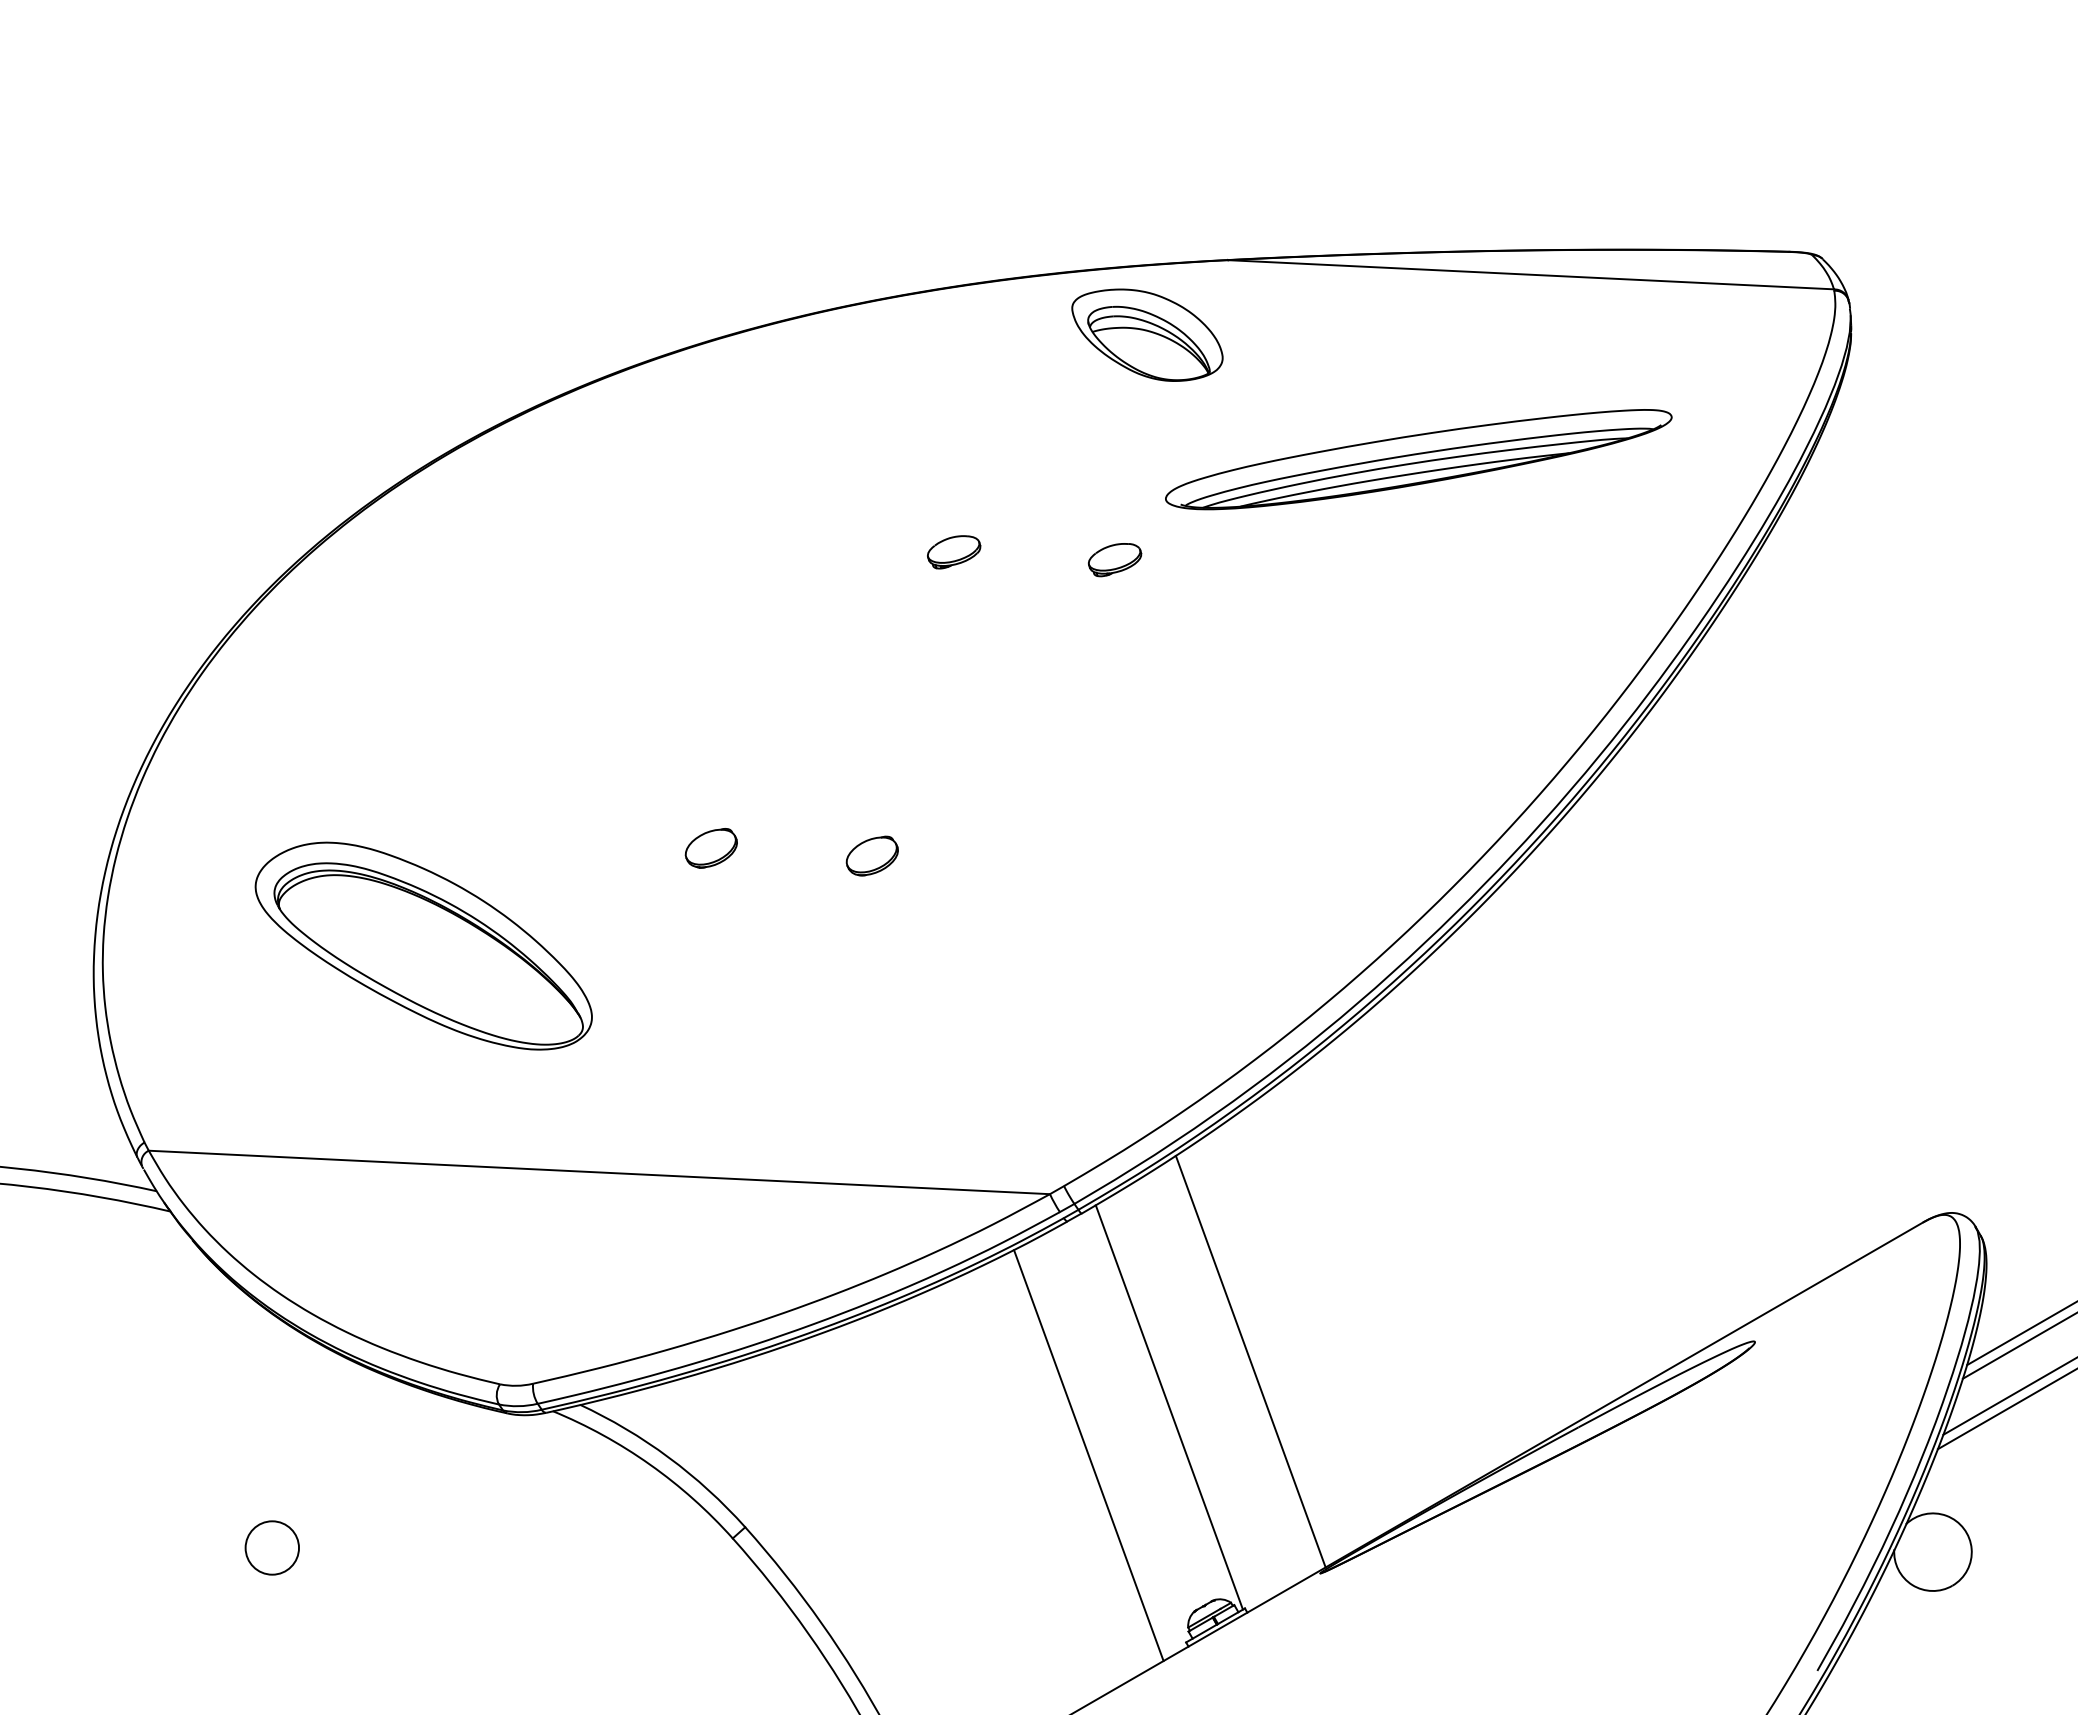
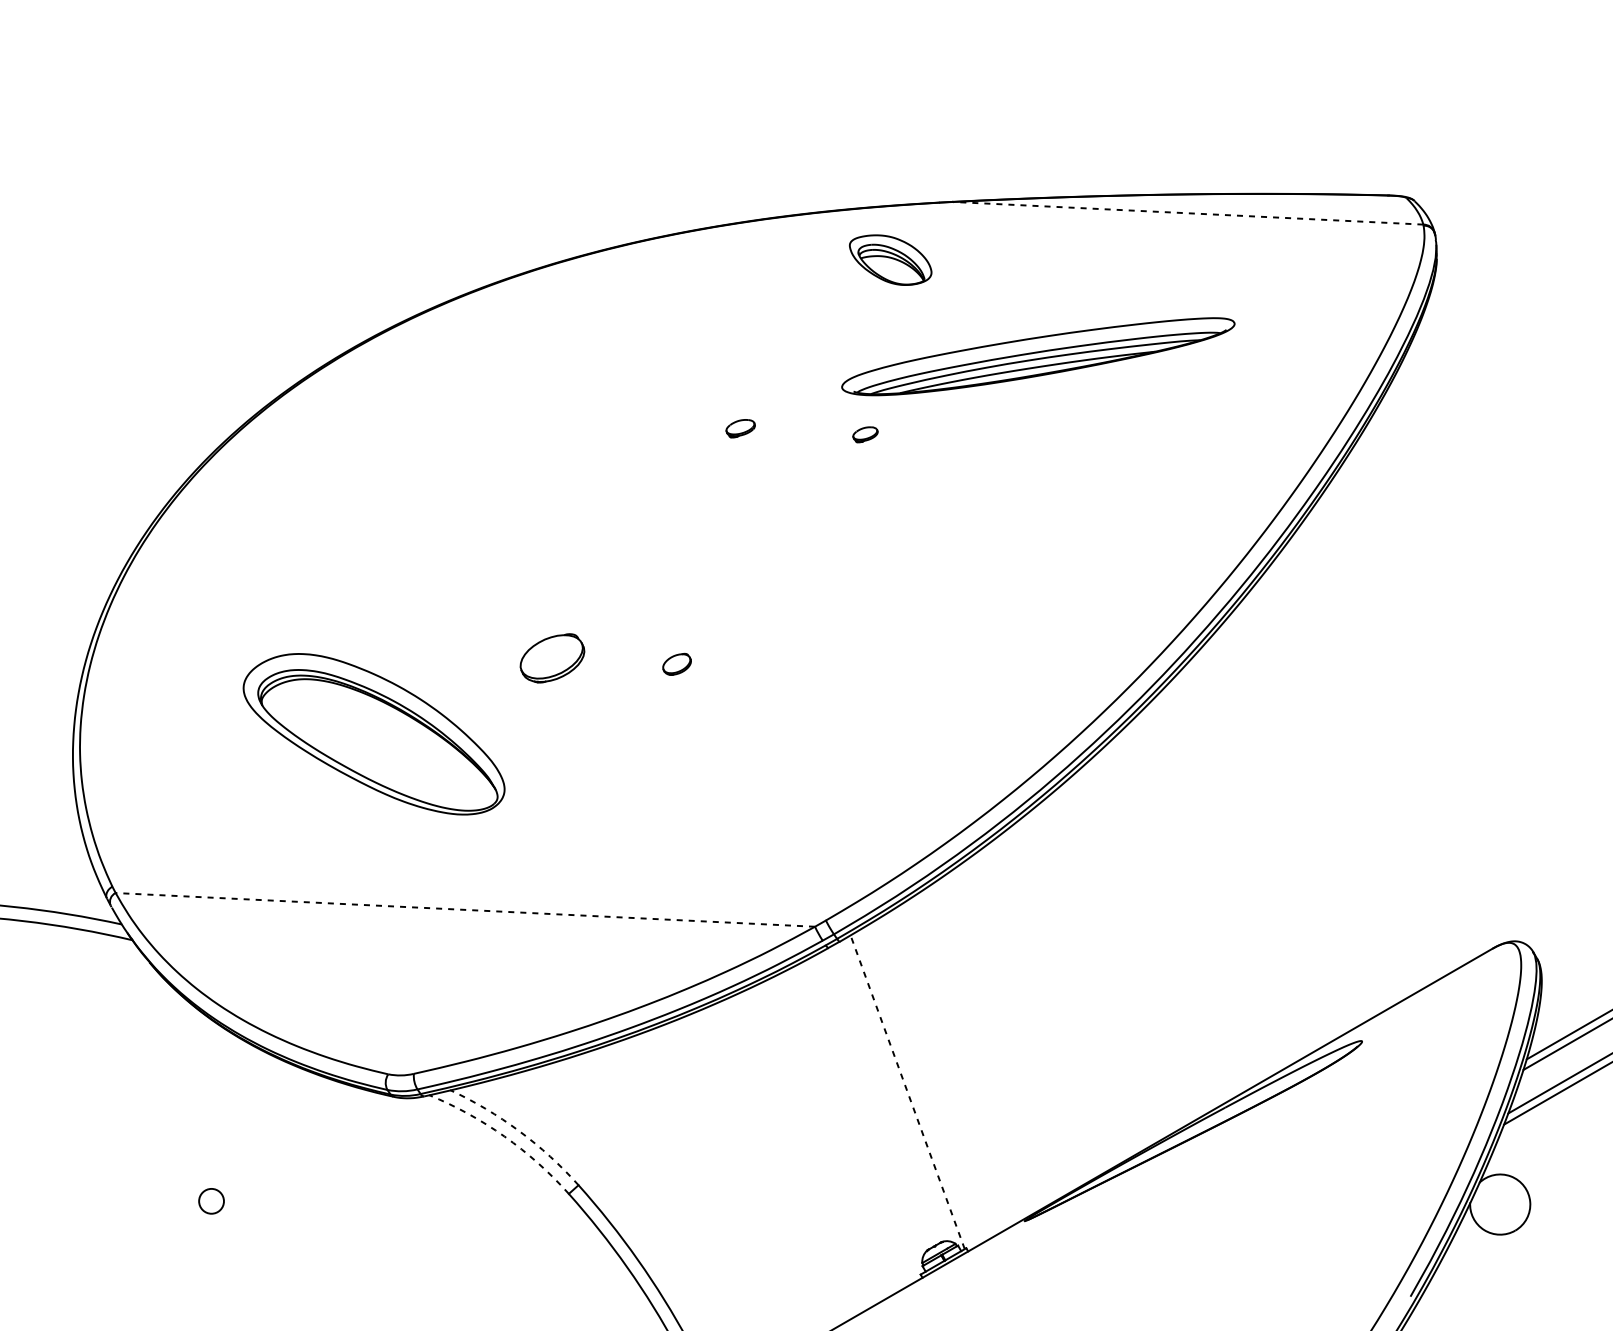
line: (1530, 274) -> (1187, 213), solid -> dashed
part: (1147, 334) -> (890, 259), size x0.7
part: (1418, 459) -> (1038, 356), moved
part: (954, 552) -> (740, 428), size x0.7
part: (1114, 560) -> (865, 435), size x0.6
part: (710, 848) -> (551, 658), size x1.6
part: (871, 855) -> (676, 663), size x0.7
part: (423, 945) -> (373, 733), moved
line: (598, 1172) -> (464, 909), solid -> dashed
line: (1250, 1361) -> (970, 1056), removed
line: (1169, 1407) -> (907, 1092), solid -> dashed
line: (1088, 1455) -> (844, 1129), removed
arc: (668, 1457) -> (518, 1131), solid -> dashed
arc: (649, 1464) -> (504, 1136), solid -> dashed
circle: (272, 1547) -> (211, 1200), size x0.6

